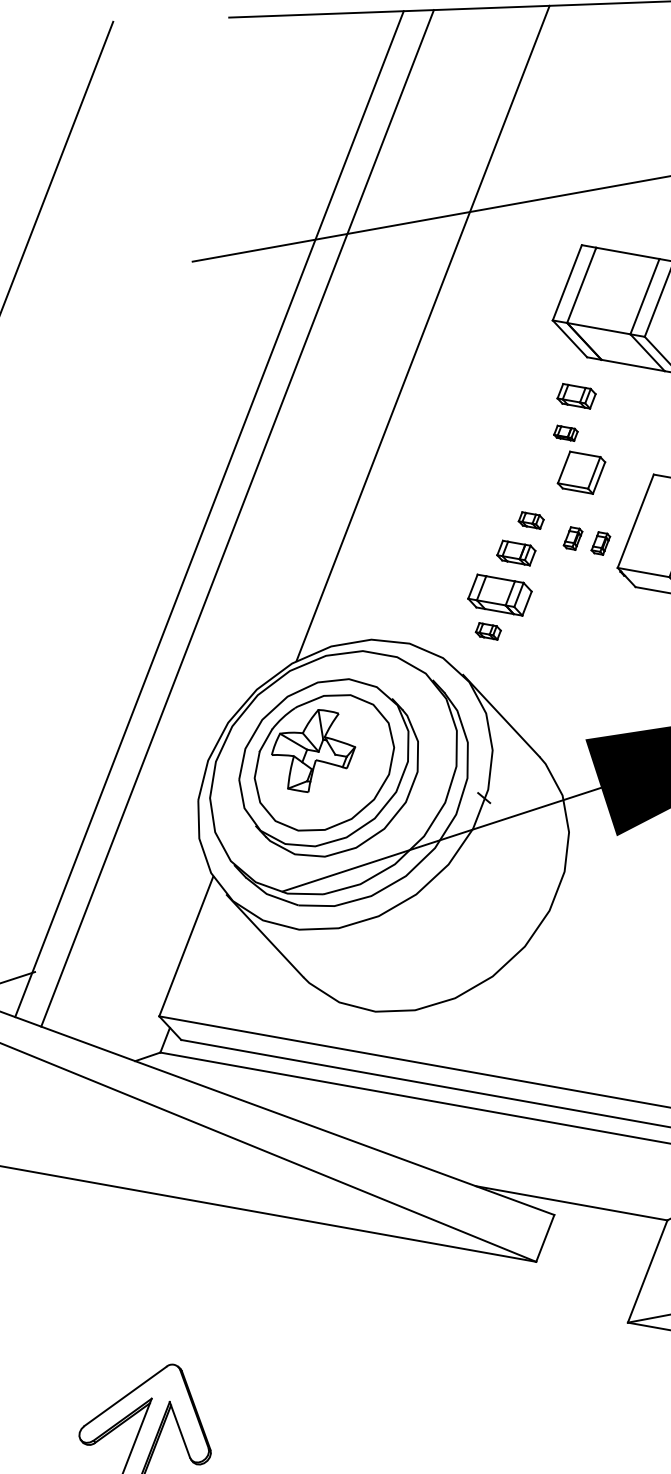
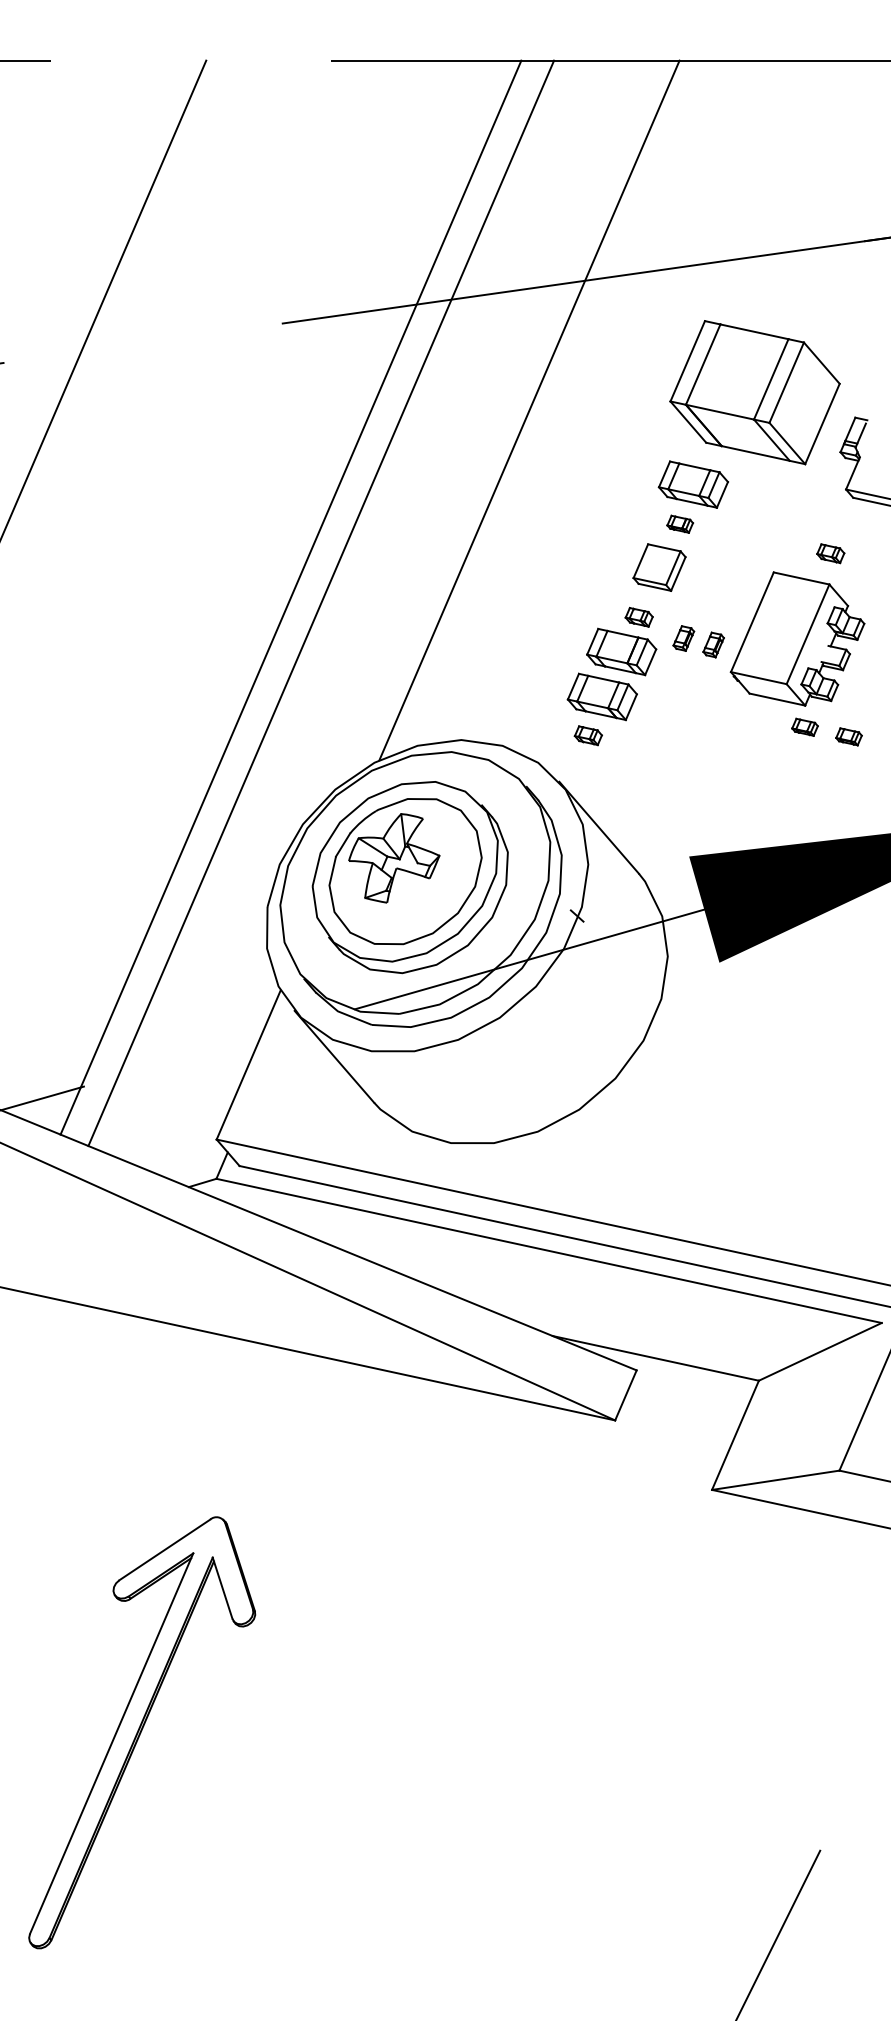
part: (575, 396) -> (692, 484), size x1.67
part: (581, 472) -> (659, 567), moved
part: (516, 552) -> (621, 651), size x1.67

